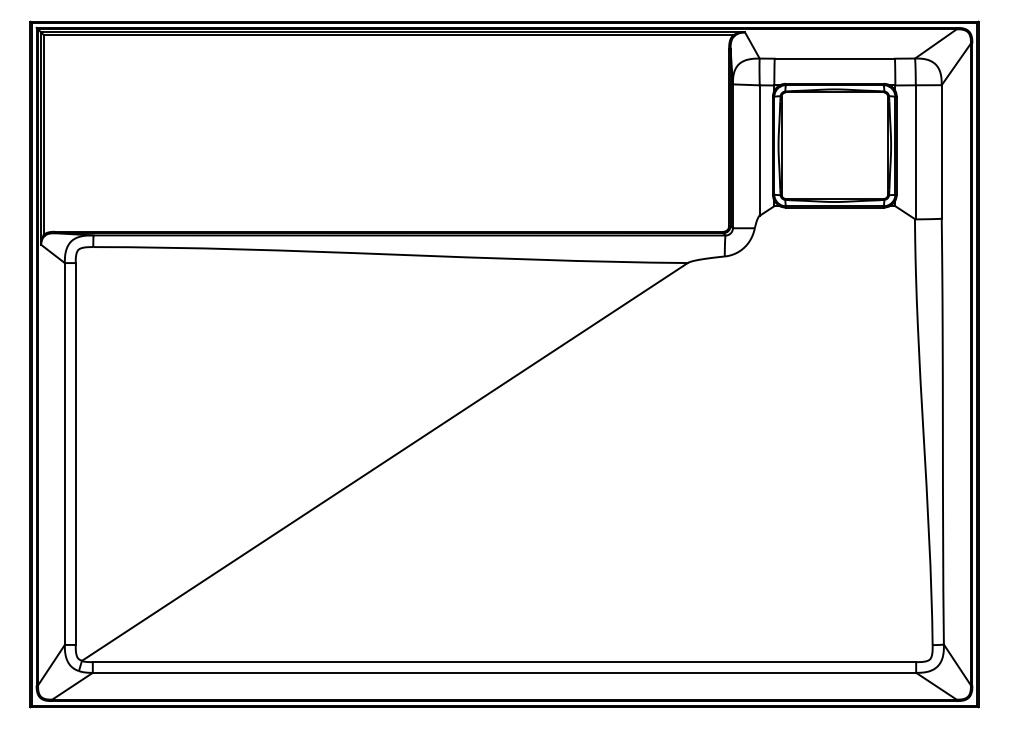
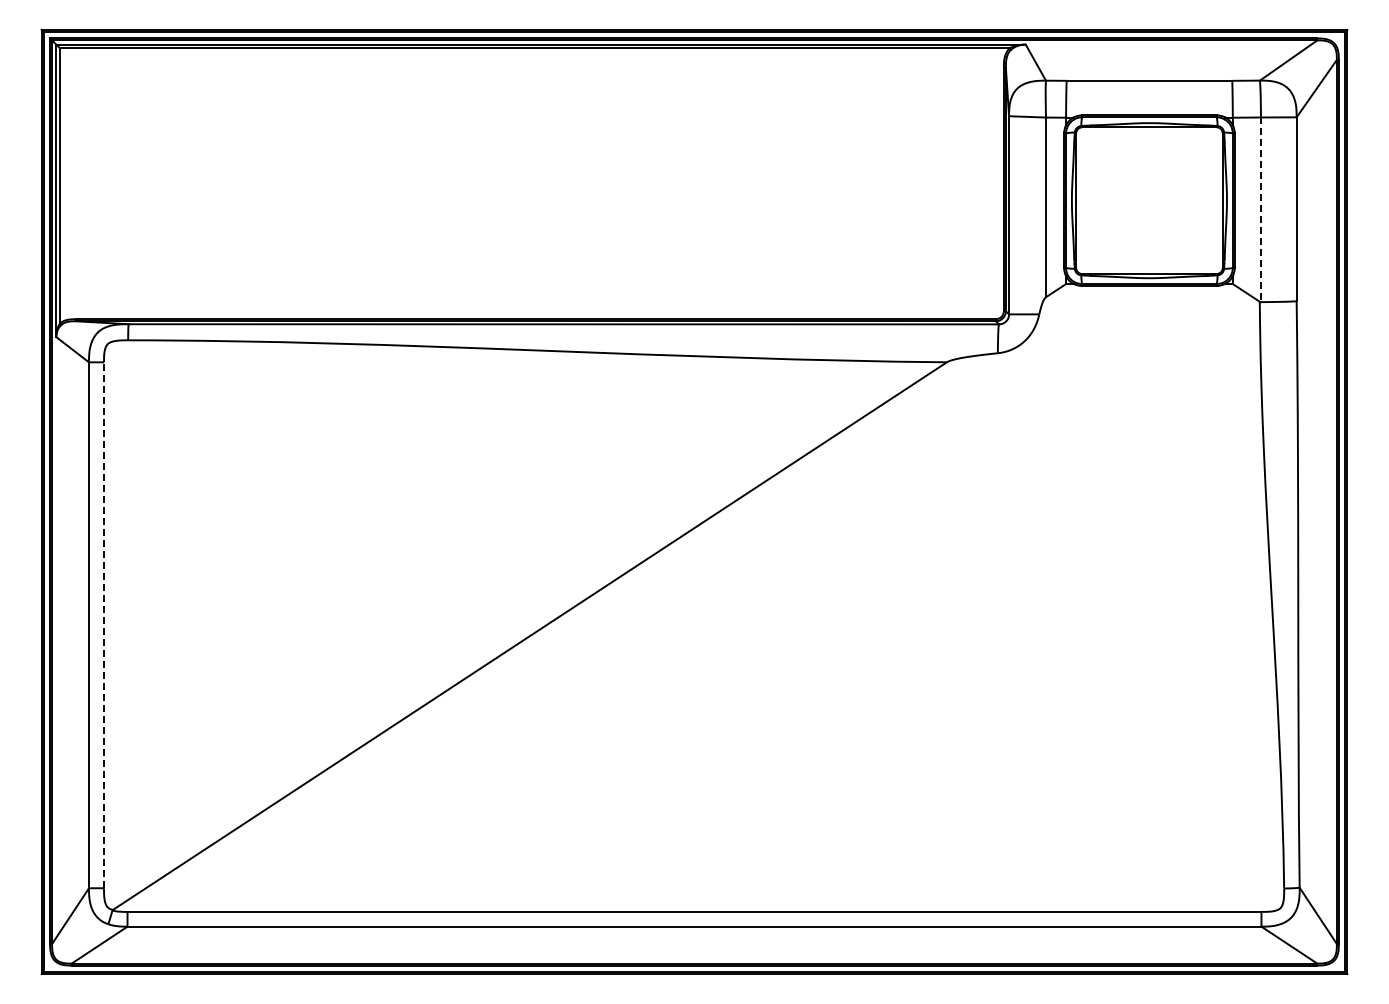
line: (915, 152) -> (1260, 210), solid -> dashed
line: (76, 454) -> (104, 625), solid -> dashed

